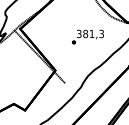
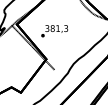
text: (87, 37) -> (54, 31), moved

